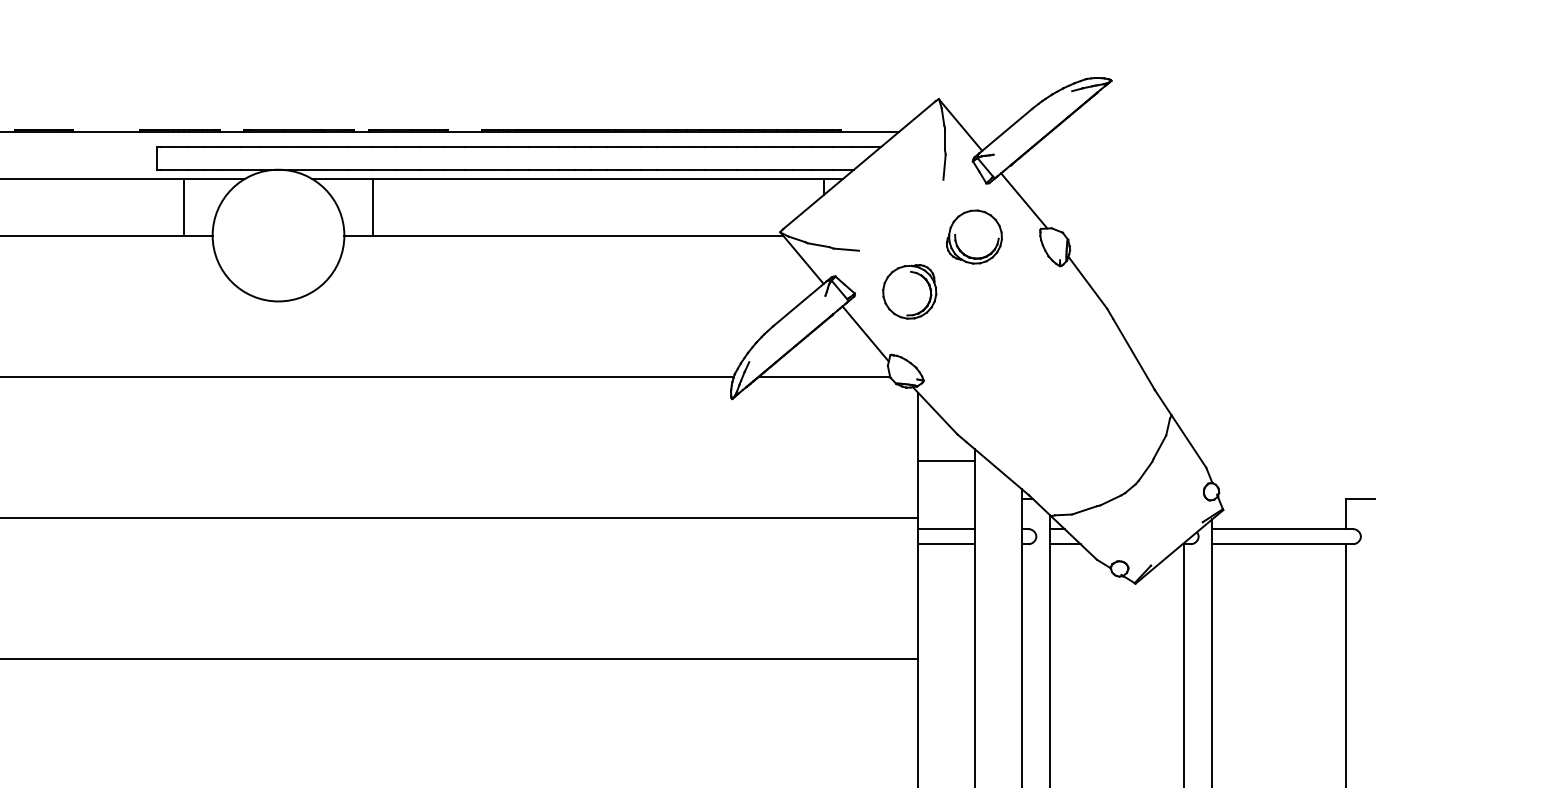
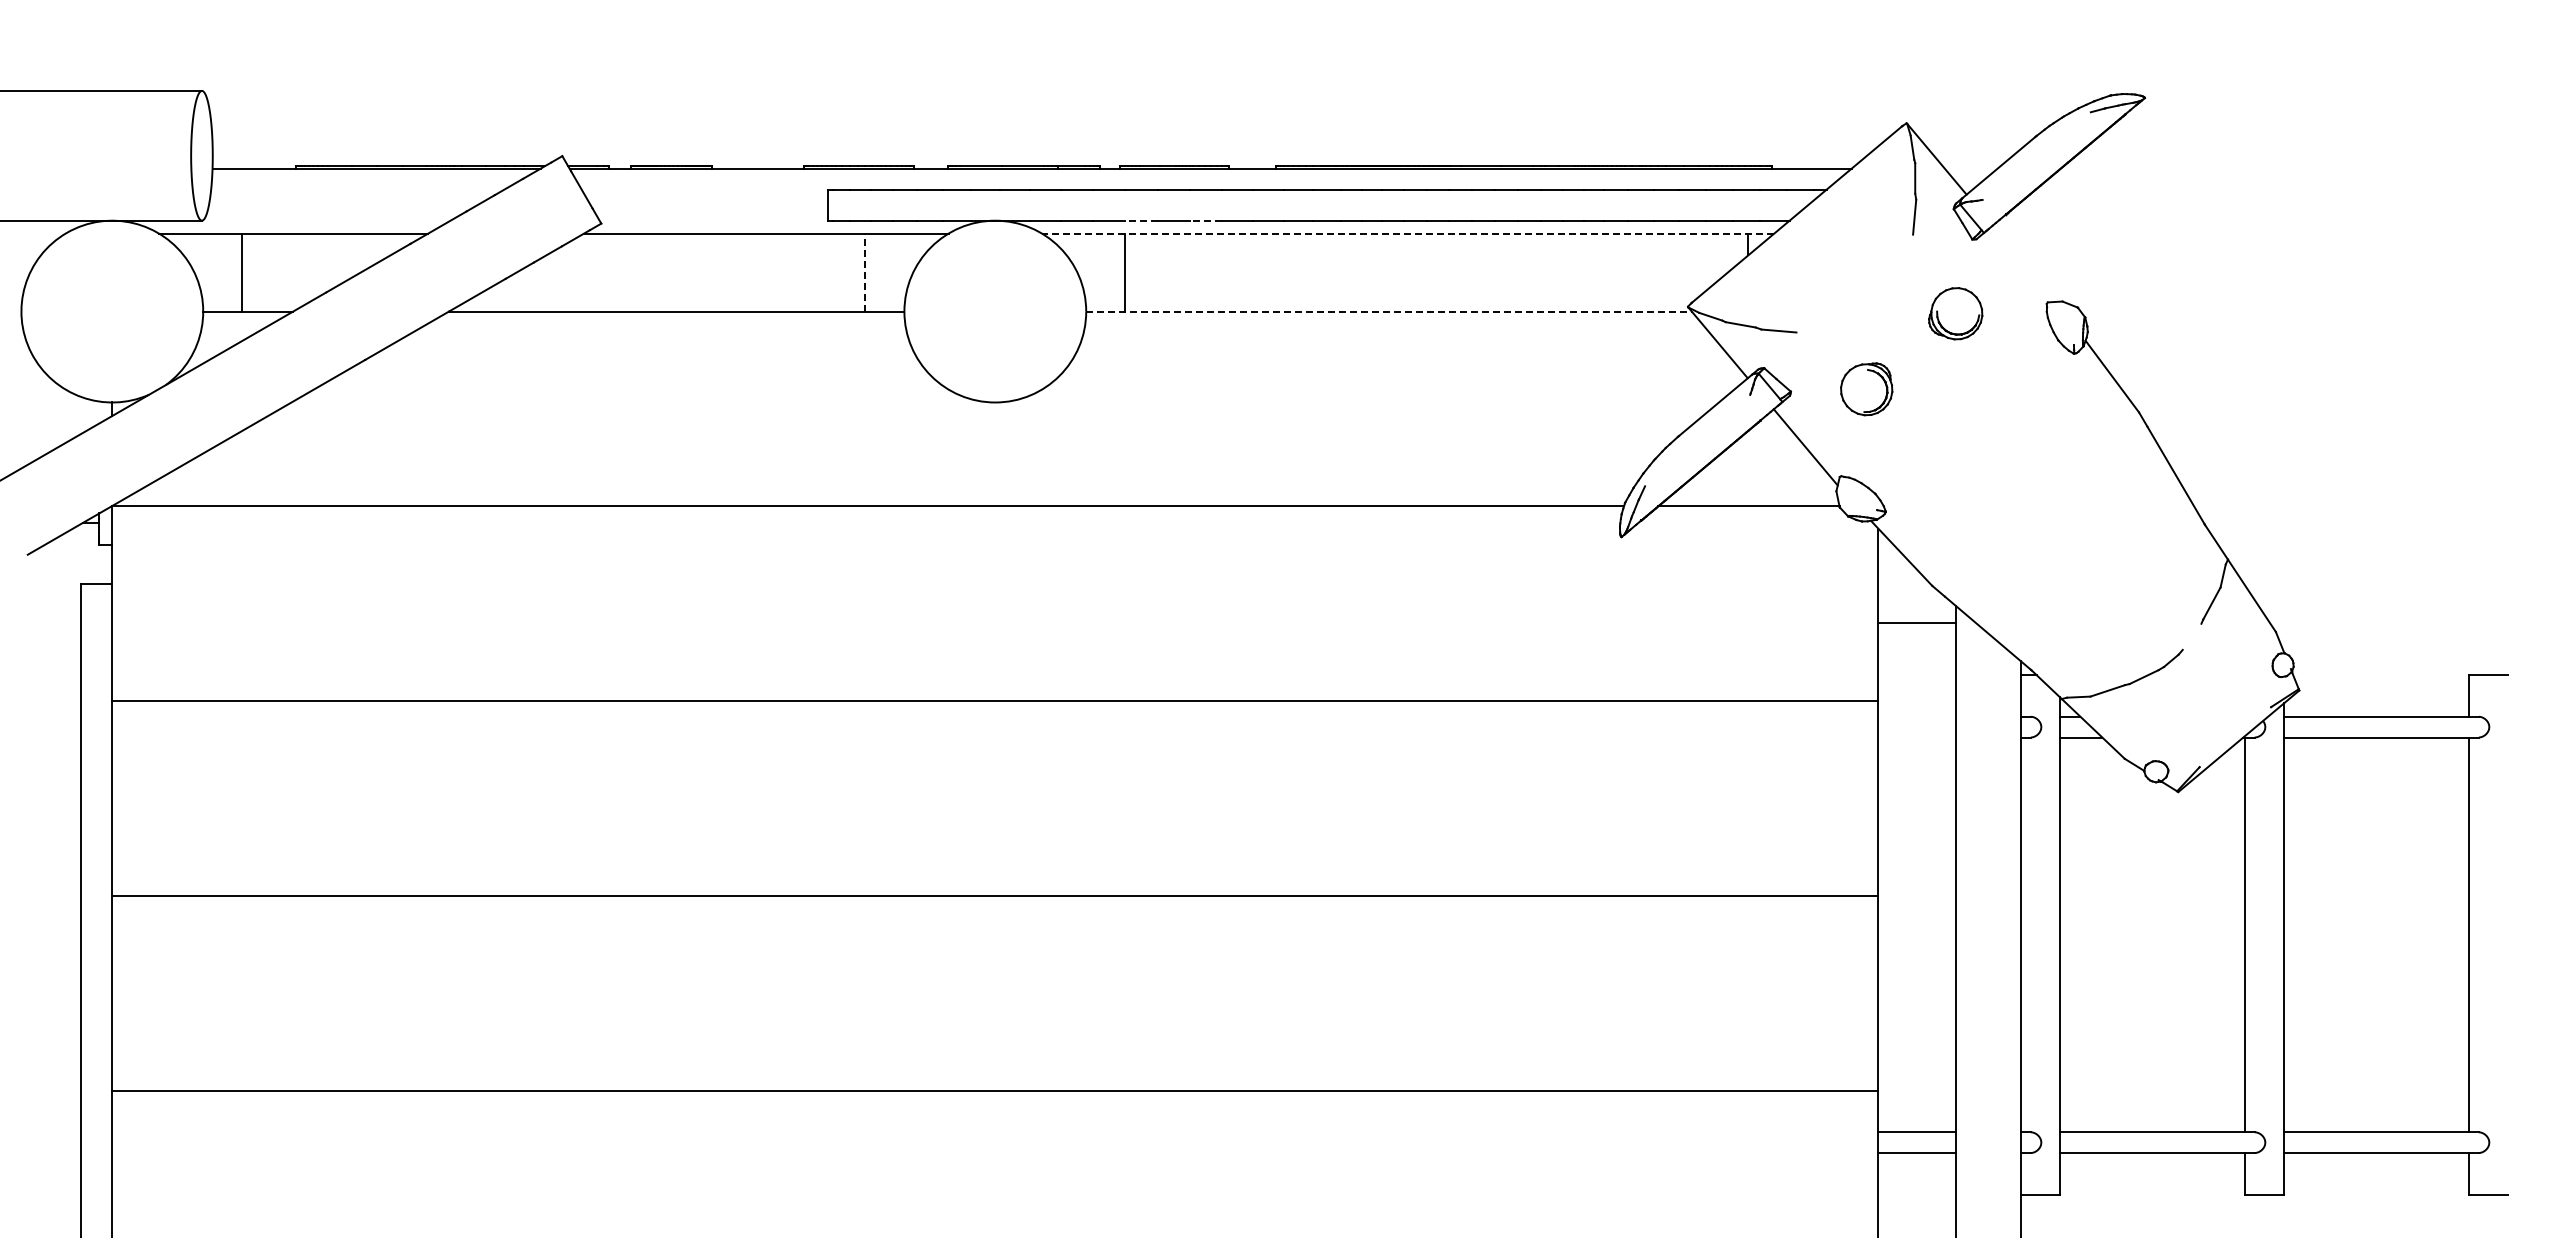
line: (384, 169) -> (1141, 220), solid -> dashed
line: (430, 169) -> (1205, 220), solid -> dashed
line: (577, 179) -> (1407, 233), solid -> dashed
line: (1024, 200) -> (2024, 263), removed
line: (184, 207) -> (865, 272), solid -> dashed
line: (564, 235) -> (1389, 311), solid -> dashed
part: (974, 236) -> (1955, 313), size x0.7
part: (909, 292) -> (1866, 389), size x0.7
line: (1145, 470) -> (2191, 636), removed
line: (946, 528) -> (1917, 716), removed
line: (946, 544) -> (1917, 737), removed

